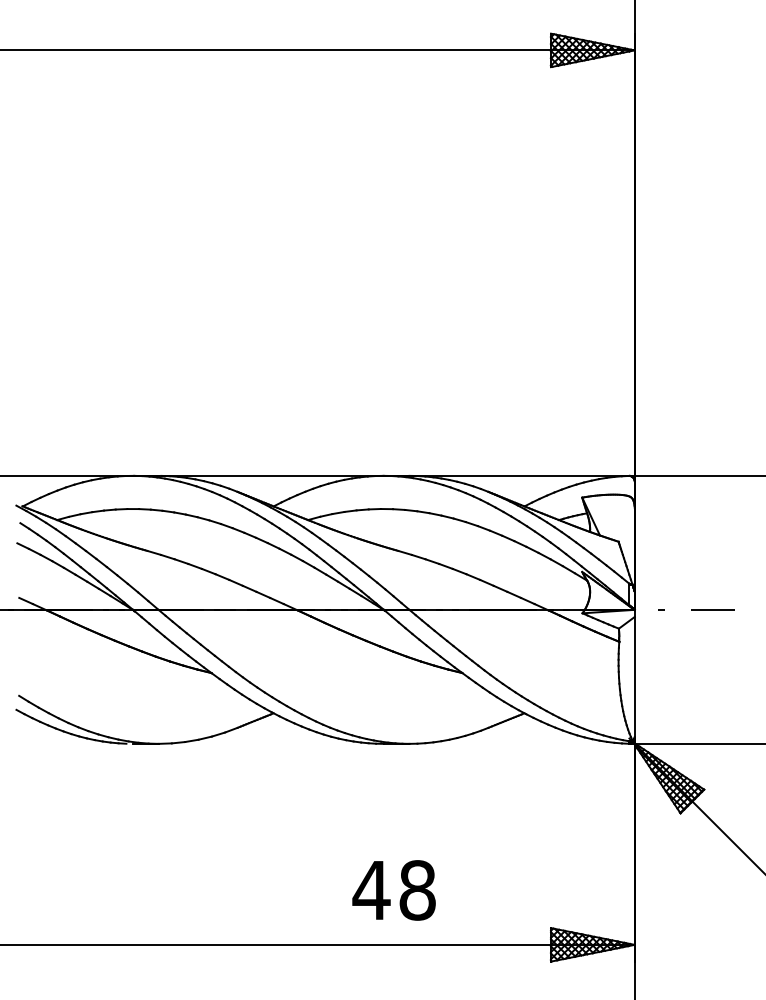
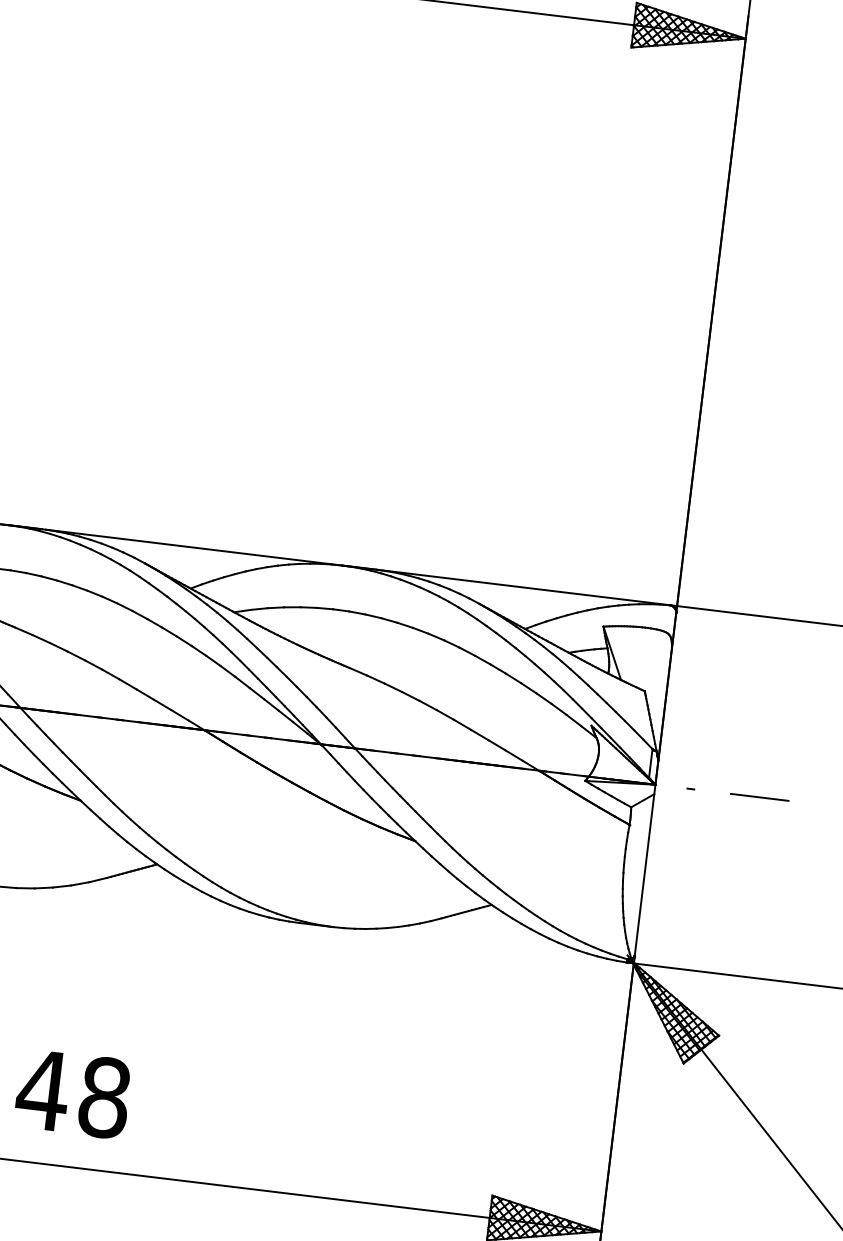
text: (393, 890) -> (72, 1093), moved

